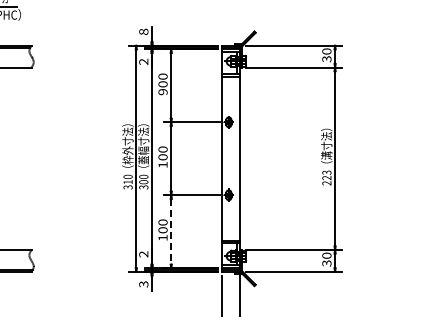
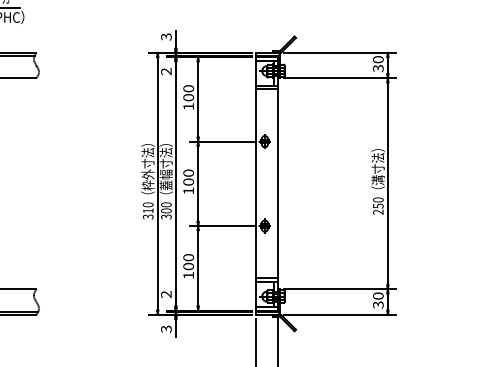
text: (143, 31) -> (166, 36), 8 -> 3
text: (162, 92) -> (188, 107), 900 -> 100
text: (326, 175) -> (377, 203), 223 -> 250
line: (171, 231) -> (198, 268), dashed -> solid

